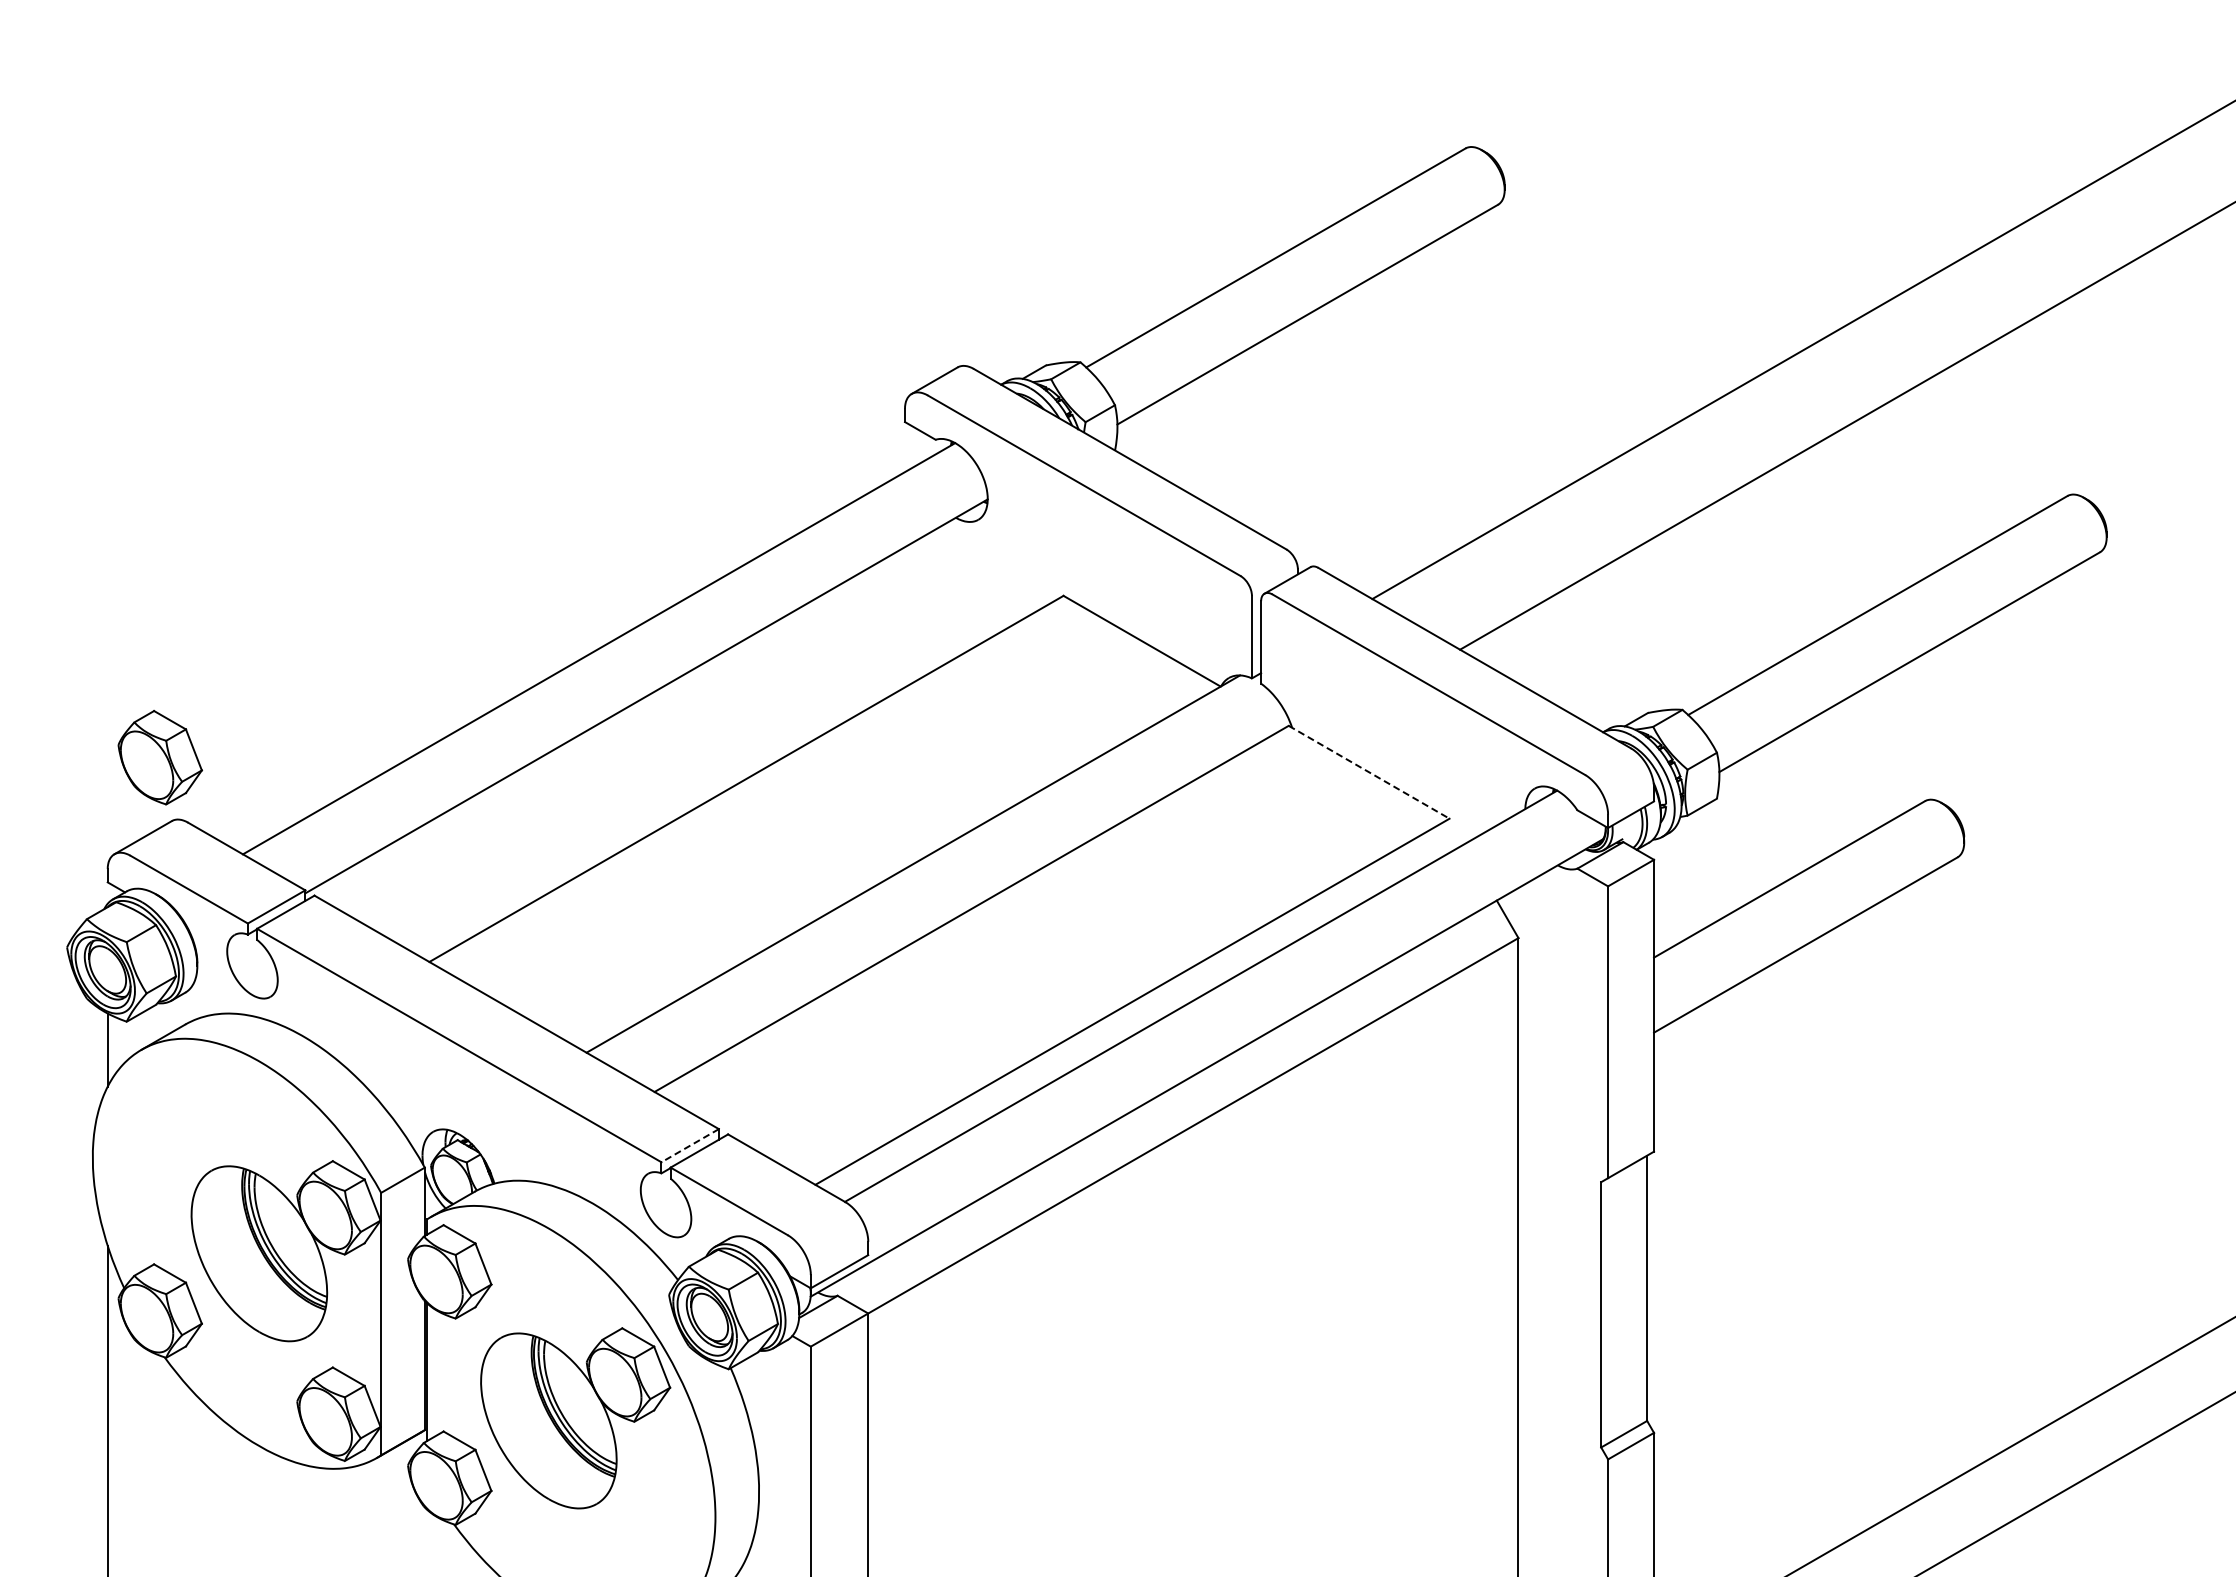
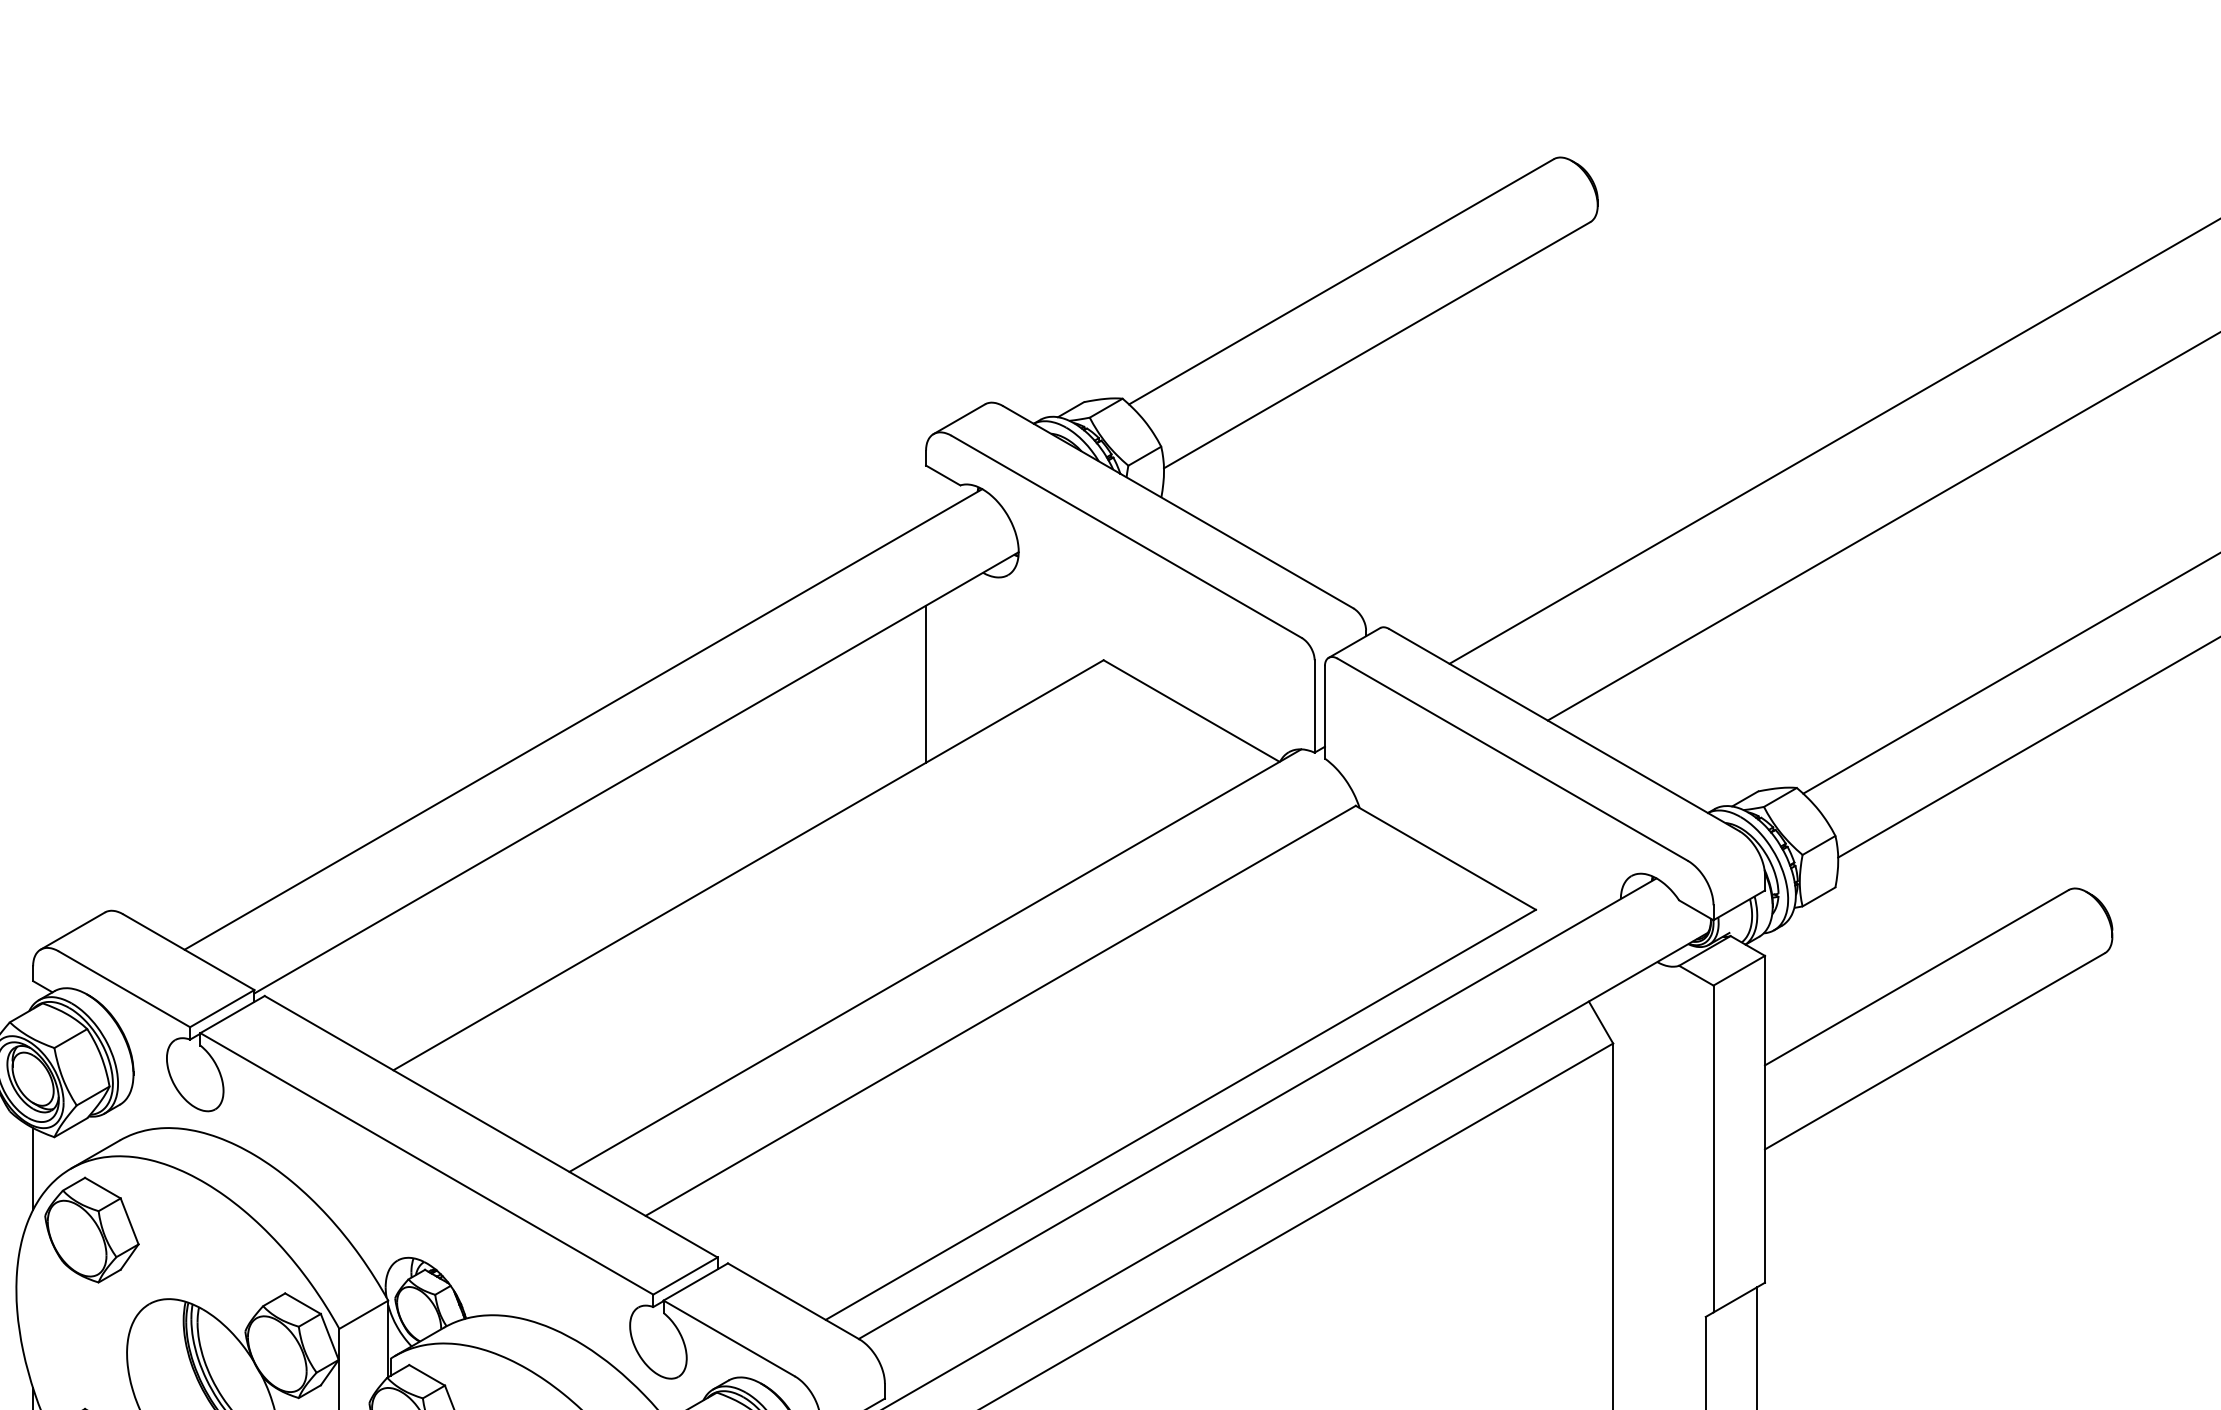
line: (905, 617) -> (926, 684), added
part: (159, 757) -> (91, 1229), moved
line: (1369, 772) -> (1446, 858), dashed -> solid
line: (689, 1145) -> (684, 1275), dashed -> solid

